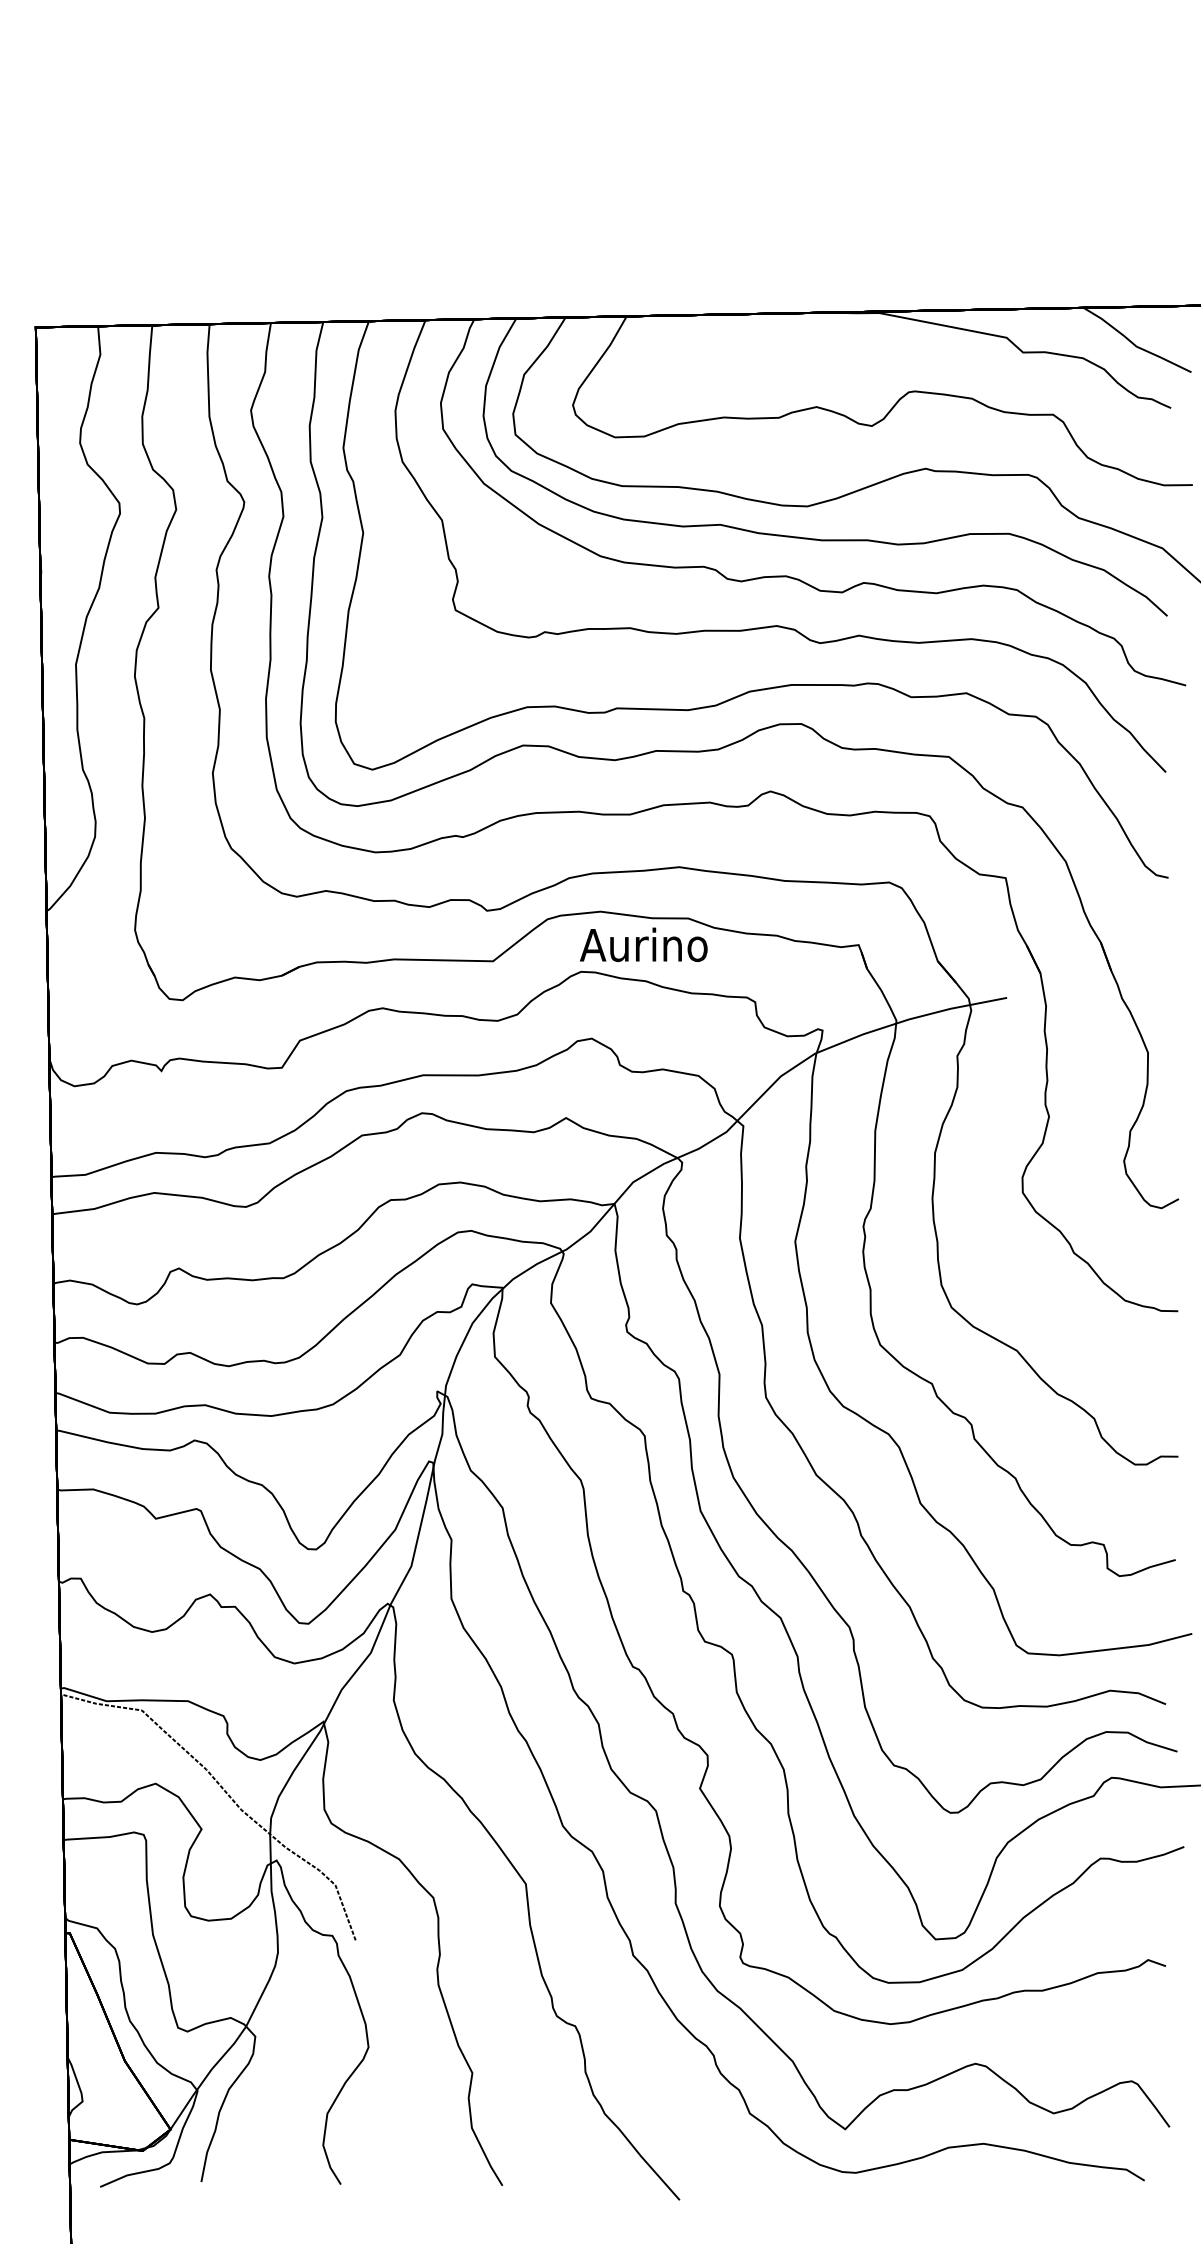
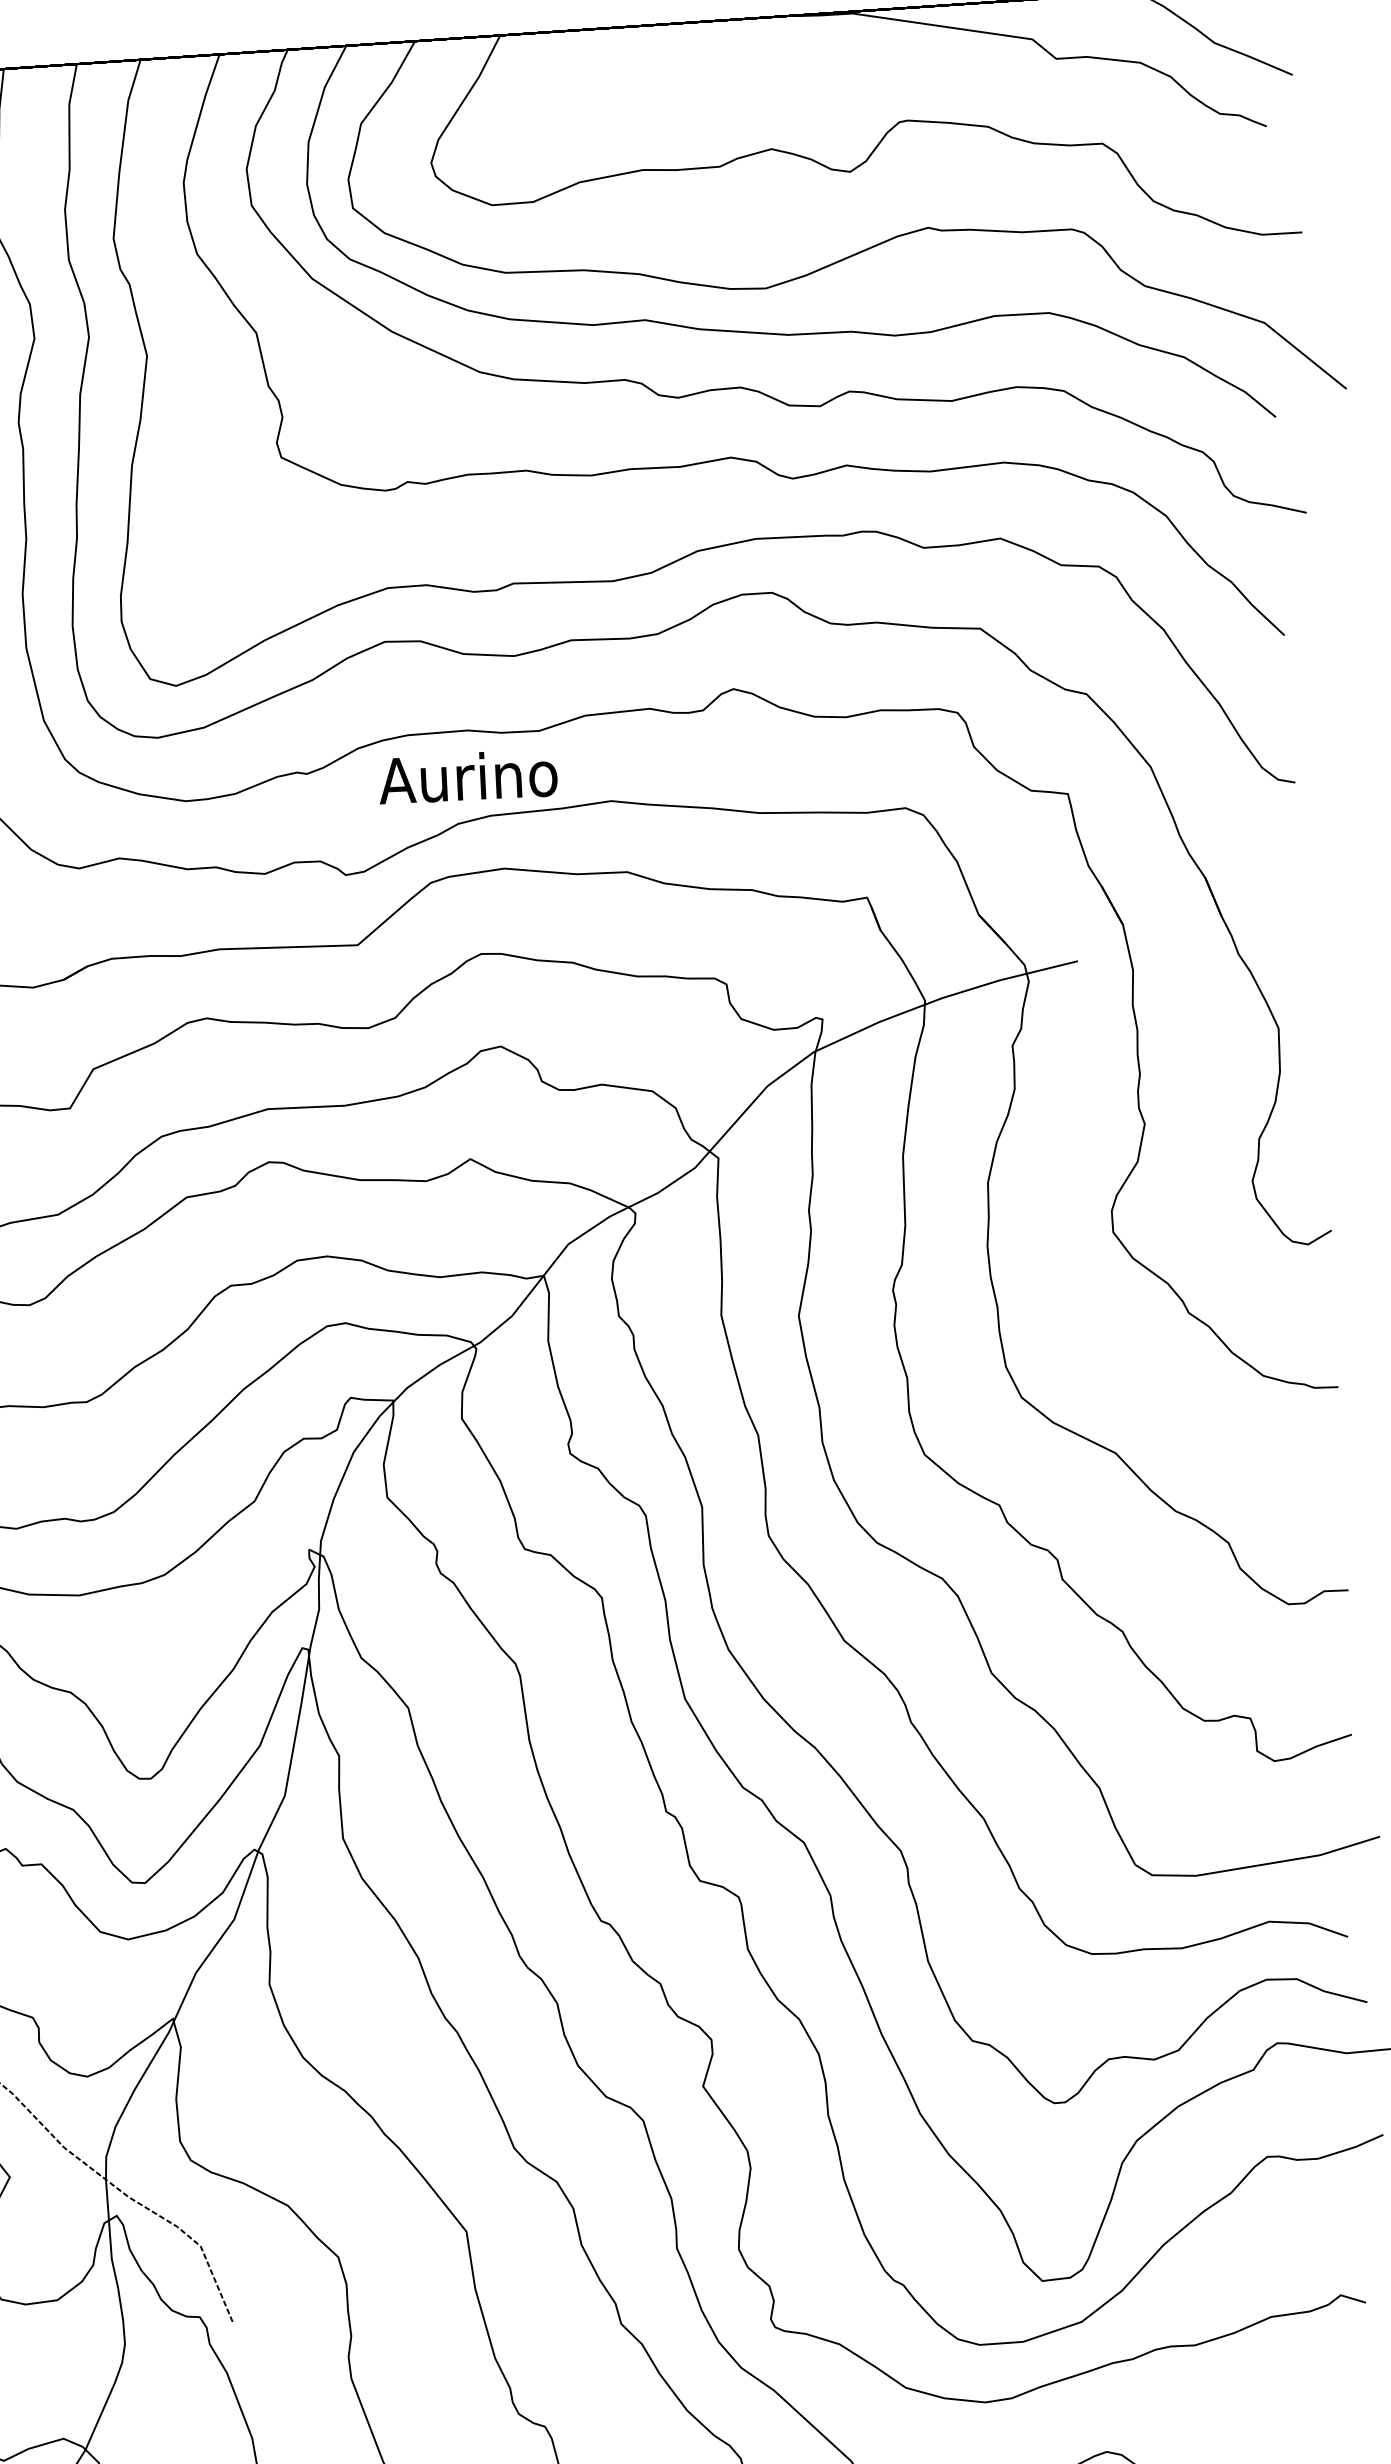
text: (643, 944) -> (467, 776), moved

